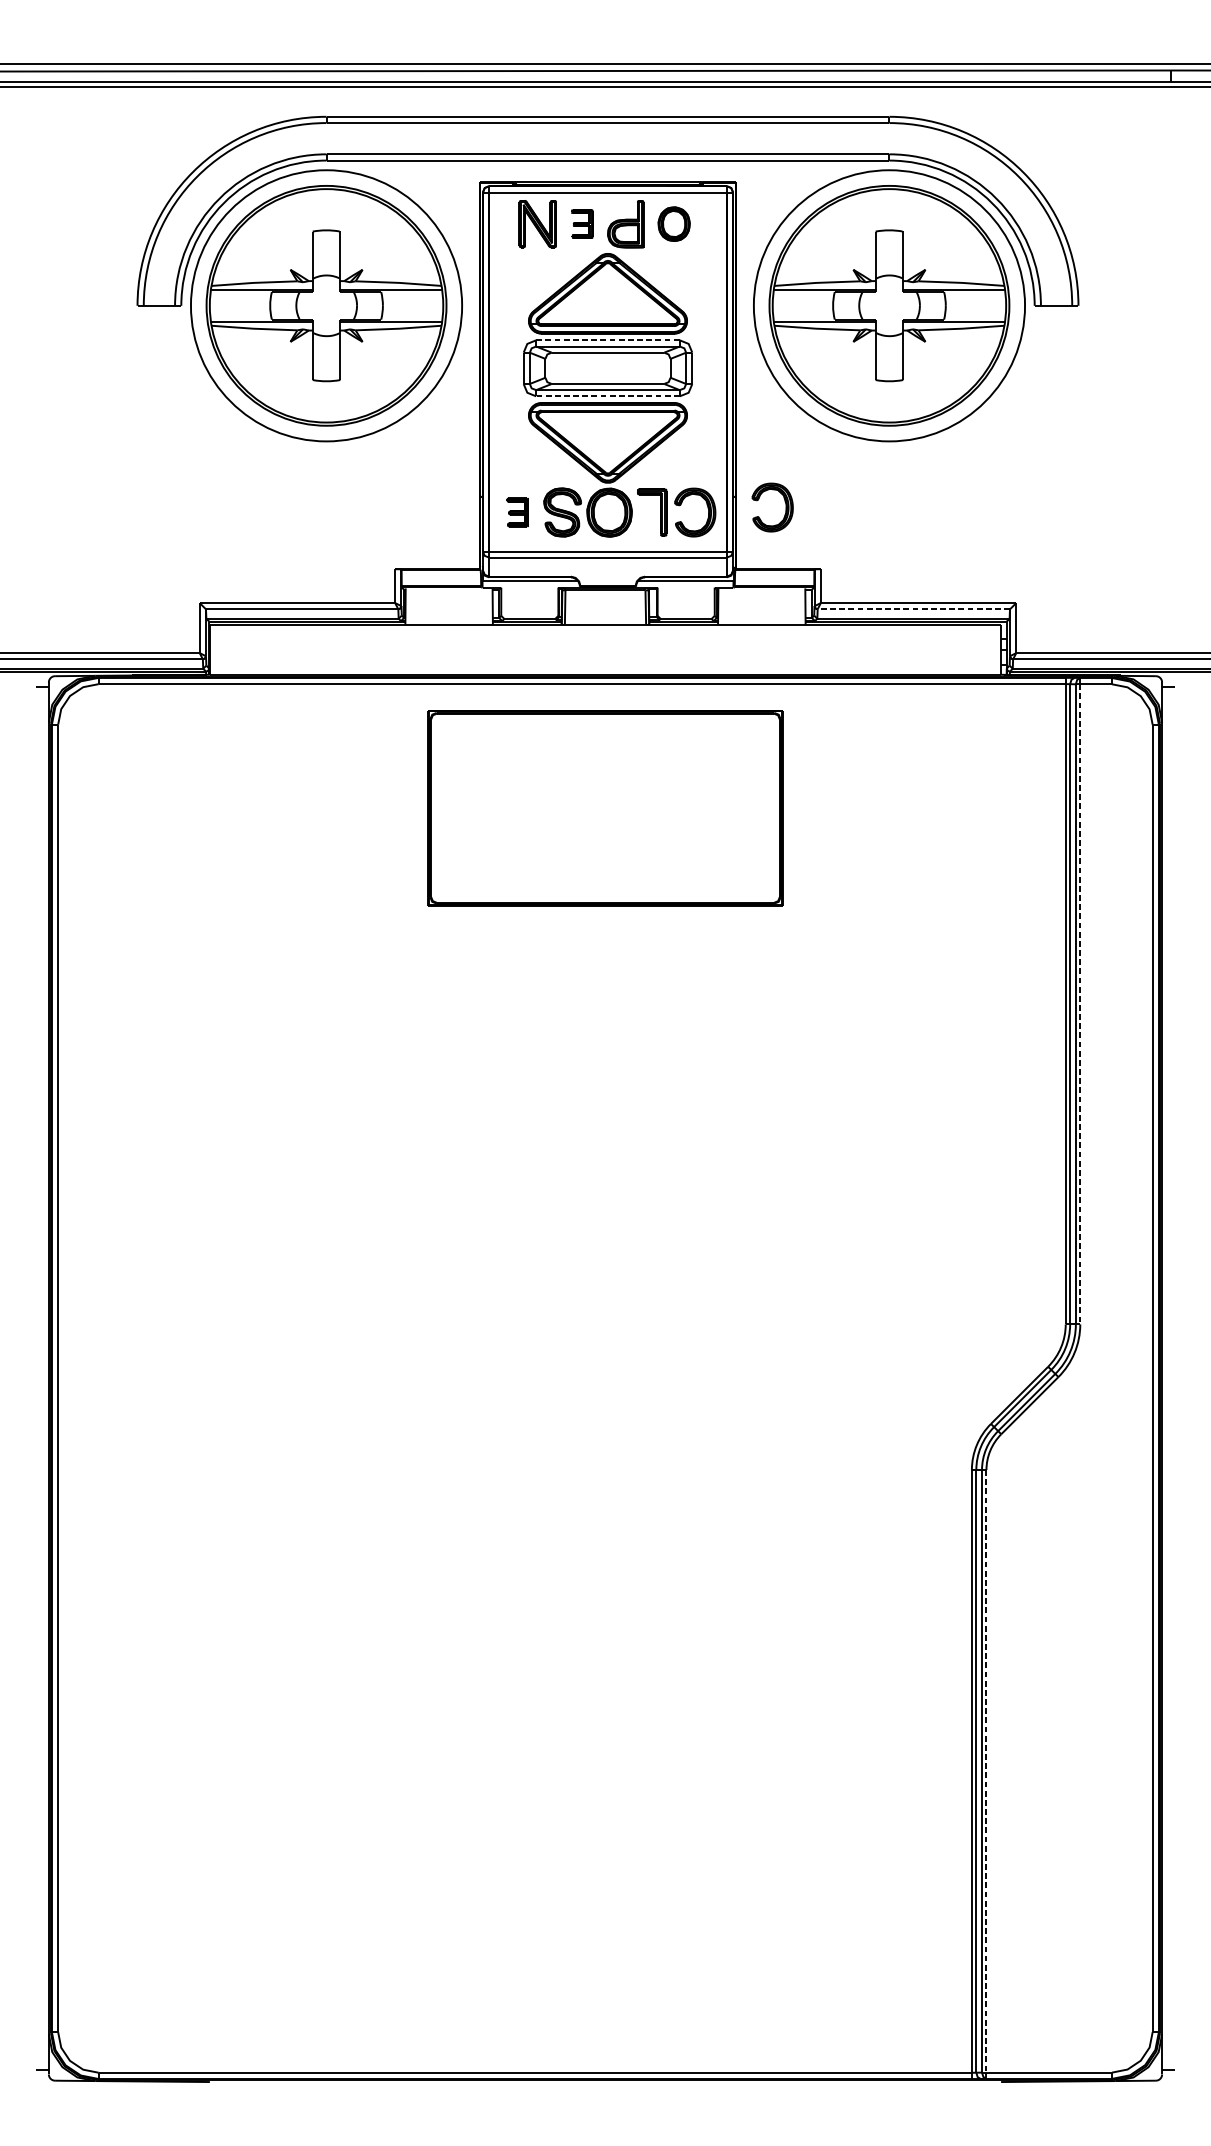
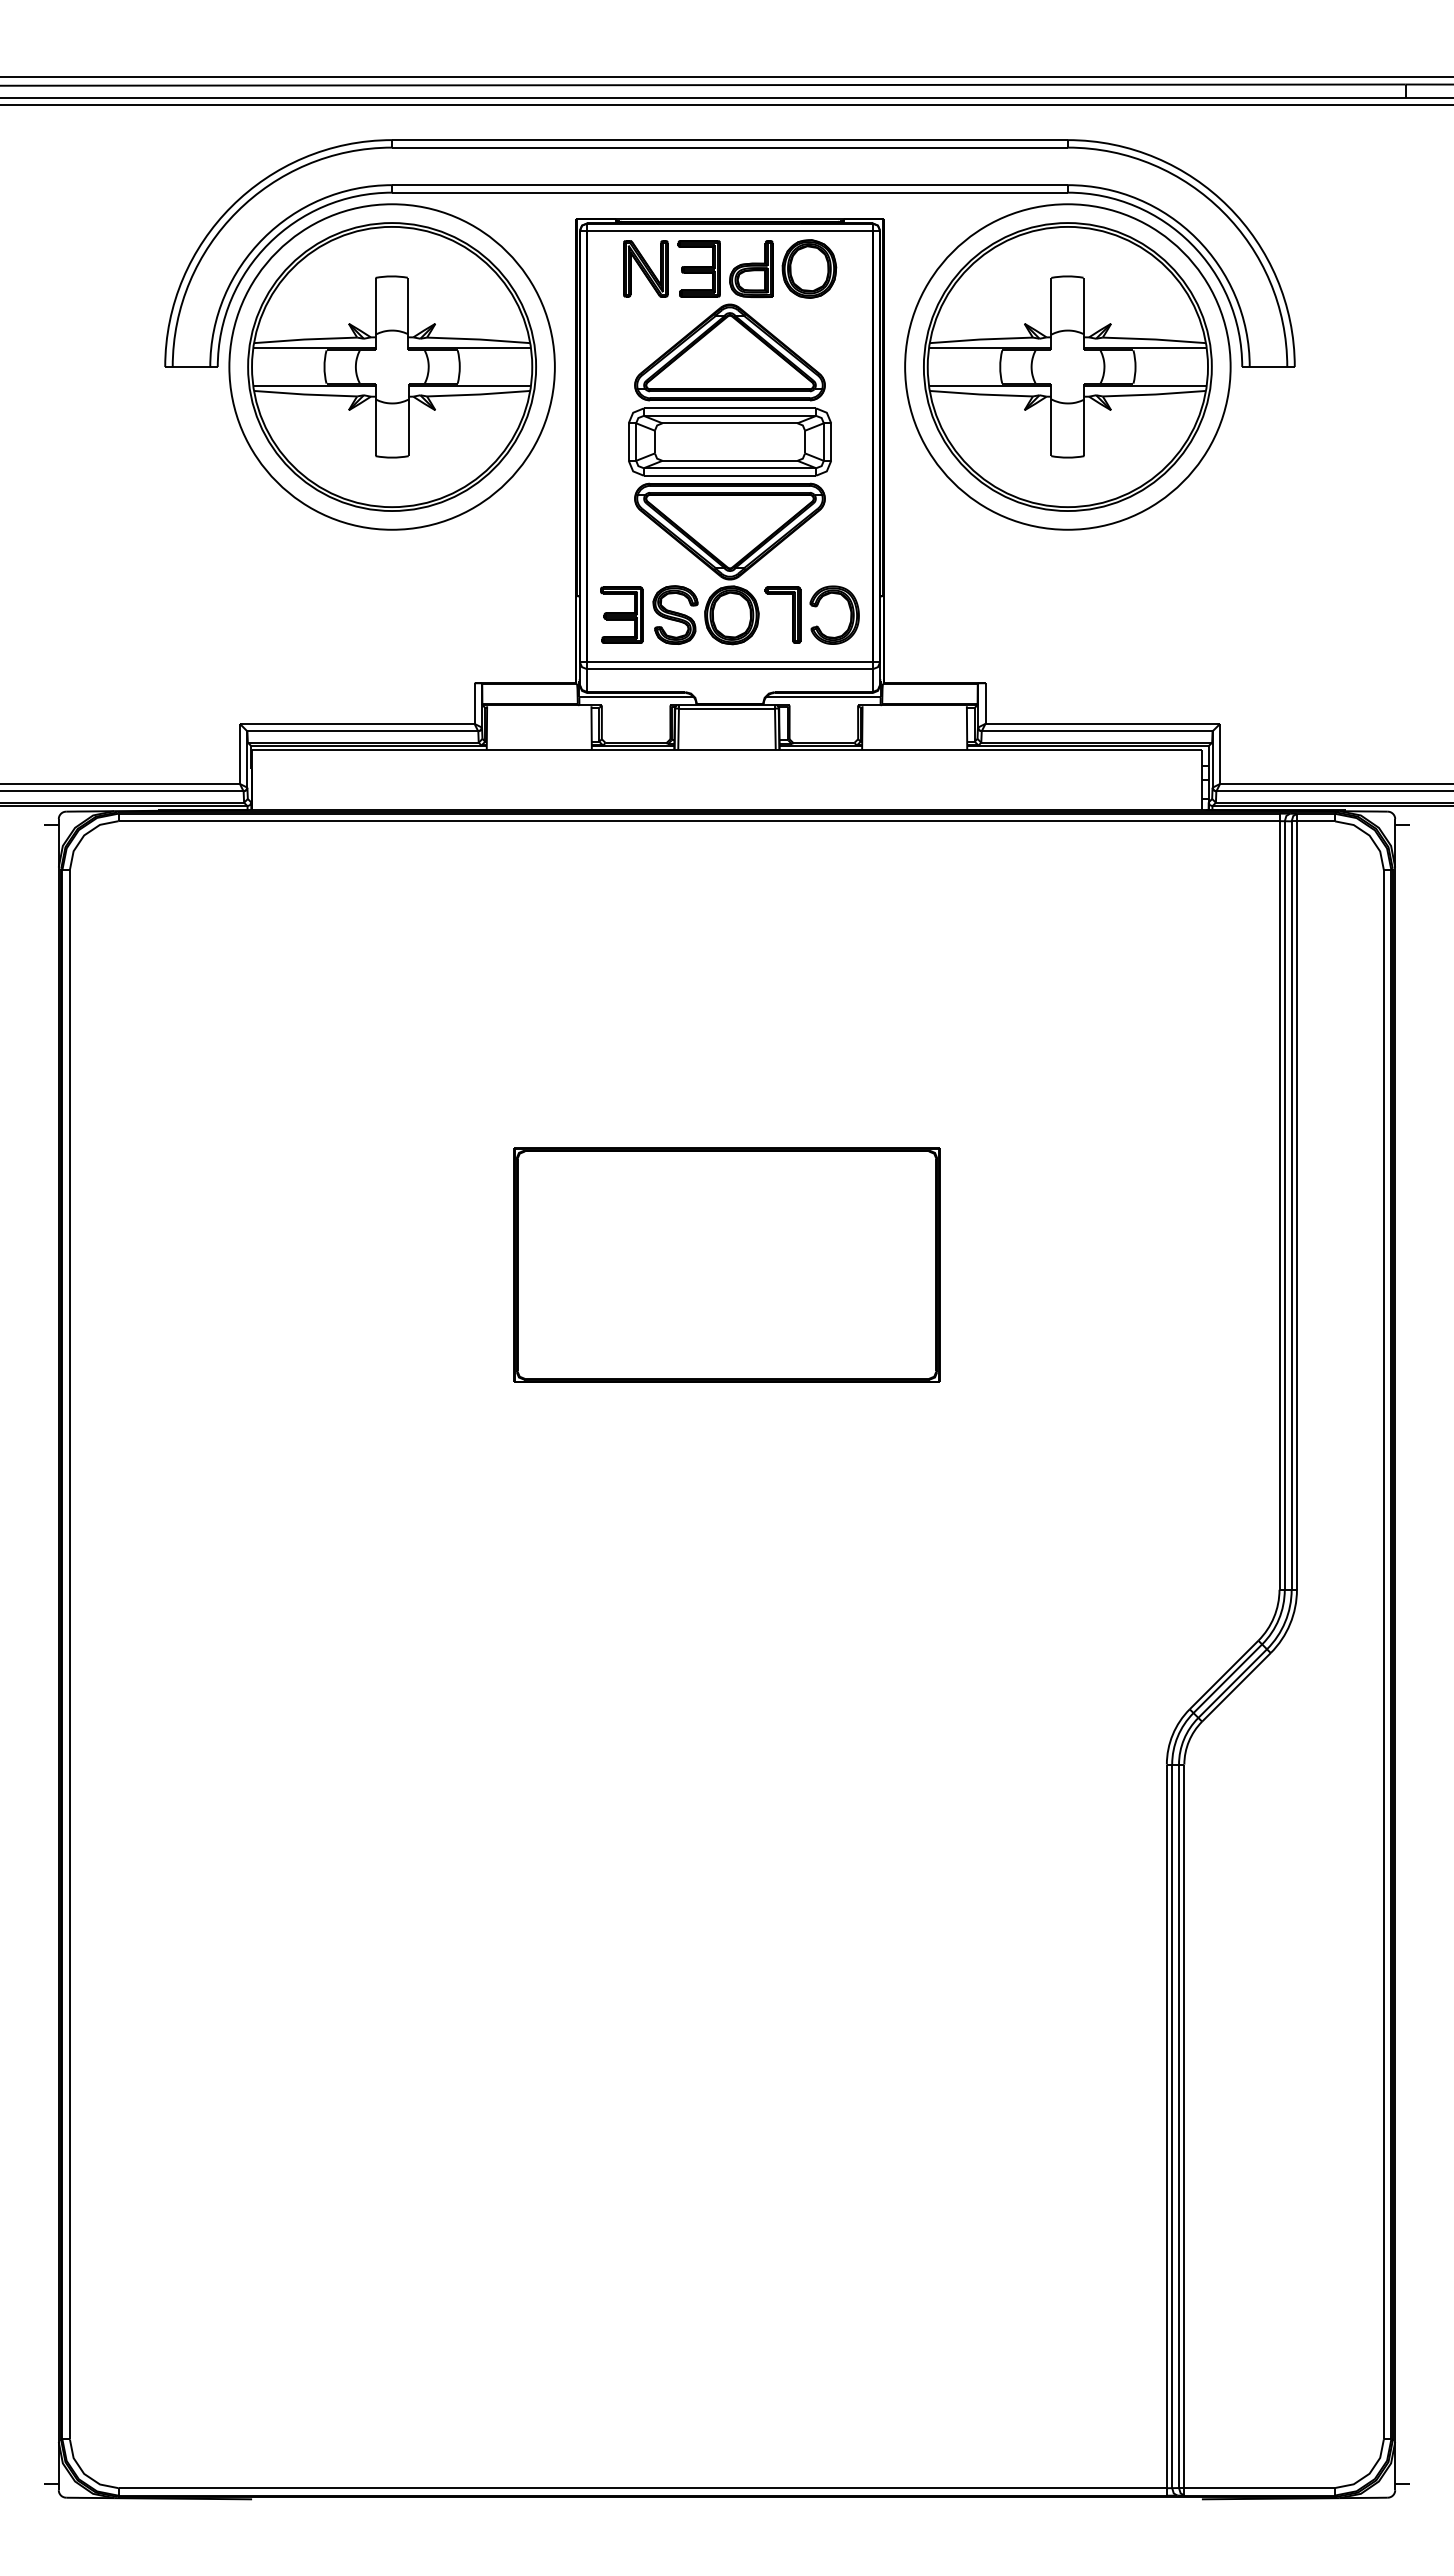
part: (581, 223) -> (698, 268), size x1.67
part: (674, 223) -> (809, 268), size x1.43
line: (608, 340) -> (730, 408), dashed -> solid
line: (607, 396) -> (729, 475), dashed -> solid
part: (785, 502) -> (942, 603), removed
part: (517, 511) -> (621, 614), size x1.67
line: (913, 609) -> (1096, 731), dashed -> solid
part: (605, 807) -> (726, 1264), moved
line: (1079, 1005) -> (1296, 1206), dashed -> solid
line: (986, 1771) -> (1184, 2126), dashed -> solid

